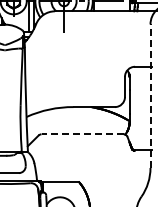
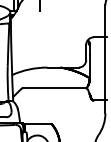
line: (150, 96) -> (105, 59), dashed -> solid
line: (82, 134) -> (54, 88), dashed -> solid

